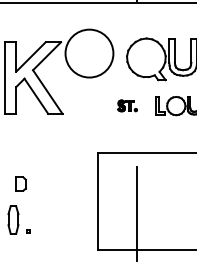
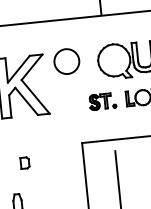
circle: (89, 53) -> (66, 61), size x0.62
part: (127, 105) -> (102, 101), size x1.67
part: (20, 183) -> (24, 162), moved

